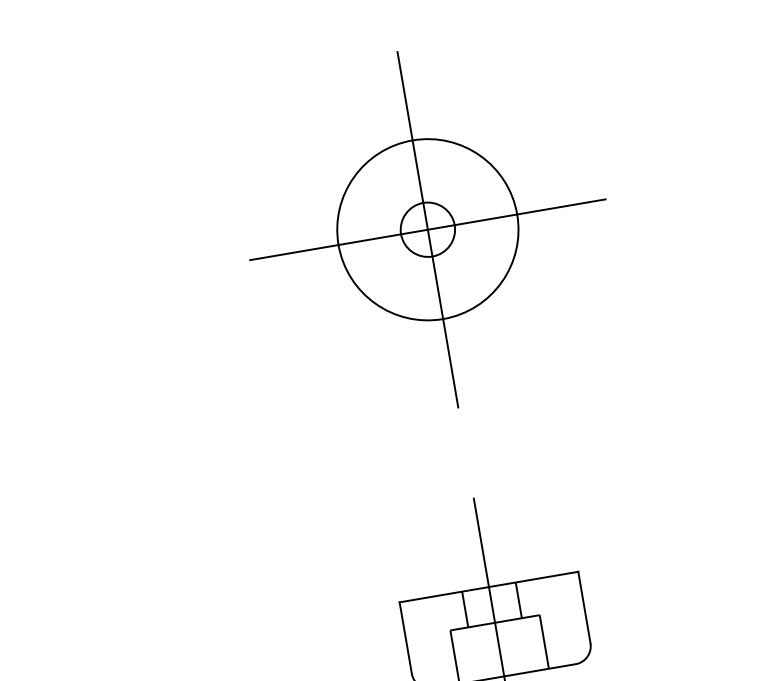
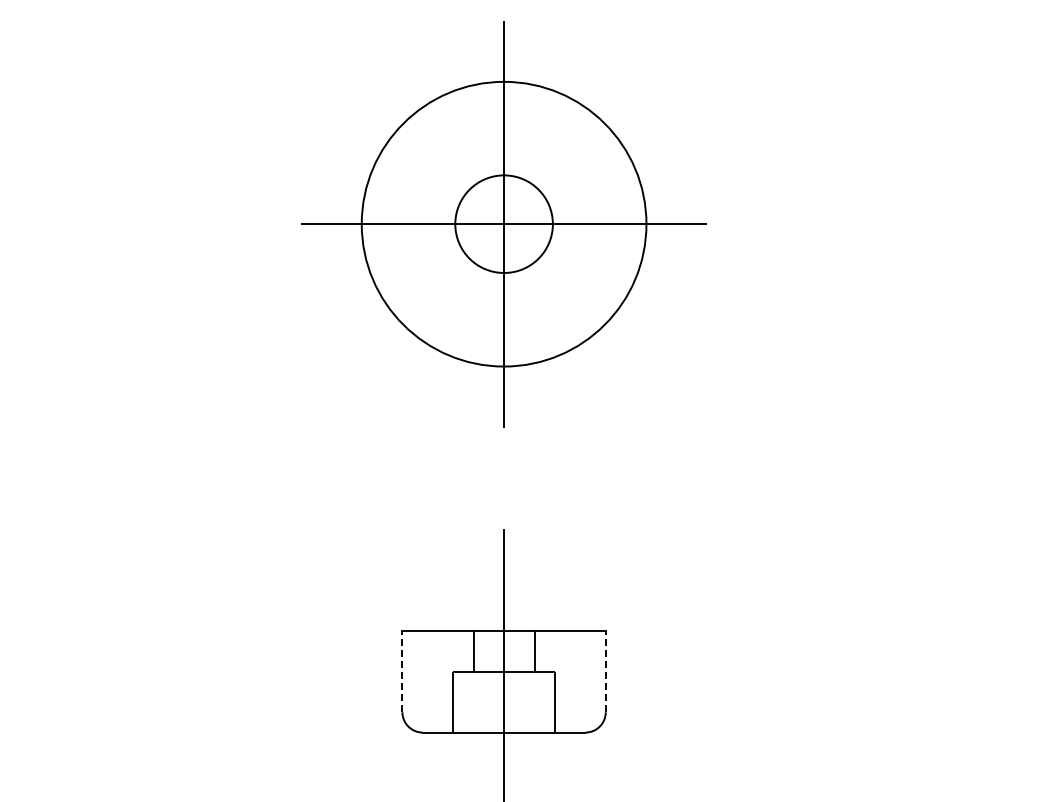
circle: (427, 229) -> (503, 223), size x1.4
circle: (427, 229) -> (503, 223), size x1.6
line: (584, 607) -> (605, 671), solid -> dashed
line: (405, 637) -> (402, 671), solid -> dashed

